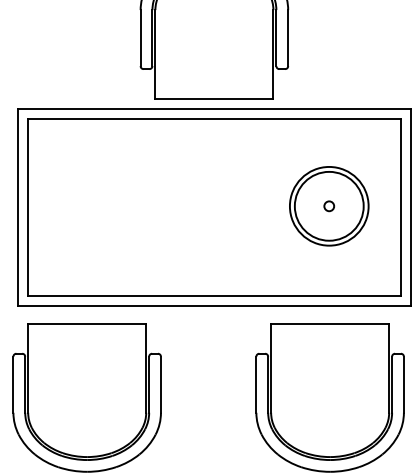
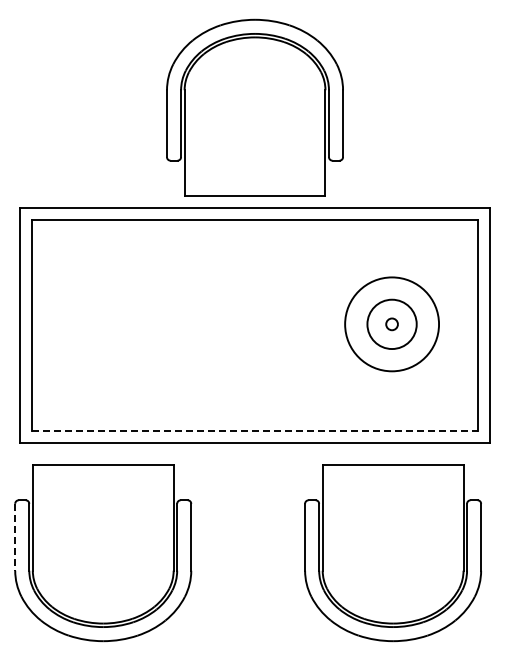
circle: (329, 206) -> (392, 324), size x0.6
line: (214, 296) -> (255, 431), solid -> dashed
line: (13, 384) -> (15, 537), solid -> dashed

